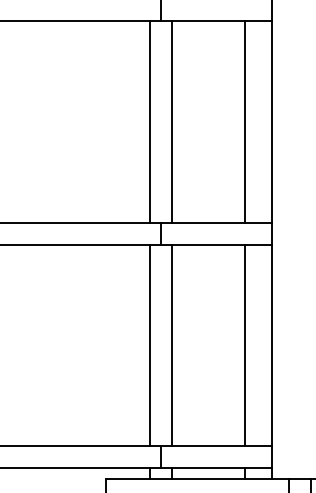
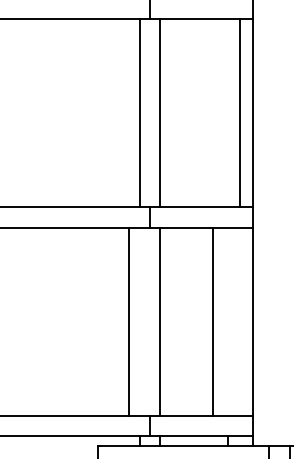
line: (244, 122) -> (239, 113), moved
line: (149, 345) -> (128, 321), moved
line: (244, 345) -> (212, 321), moved

